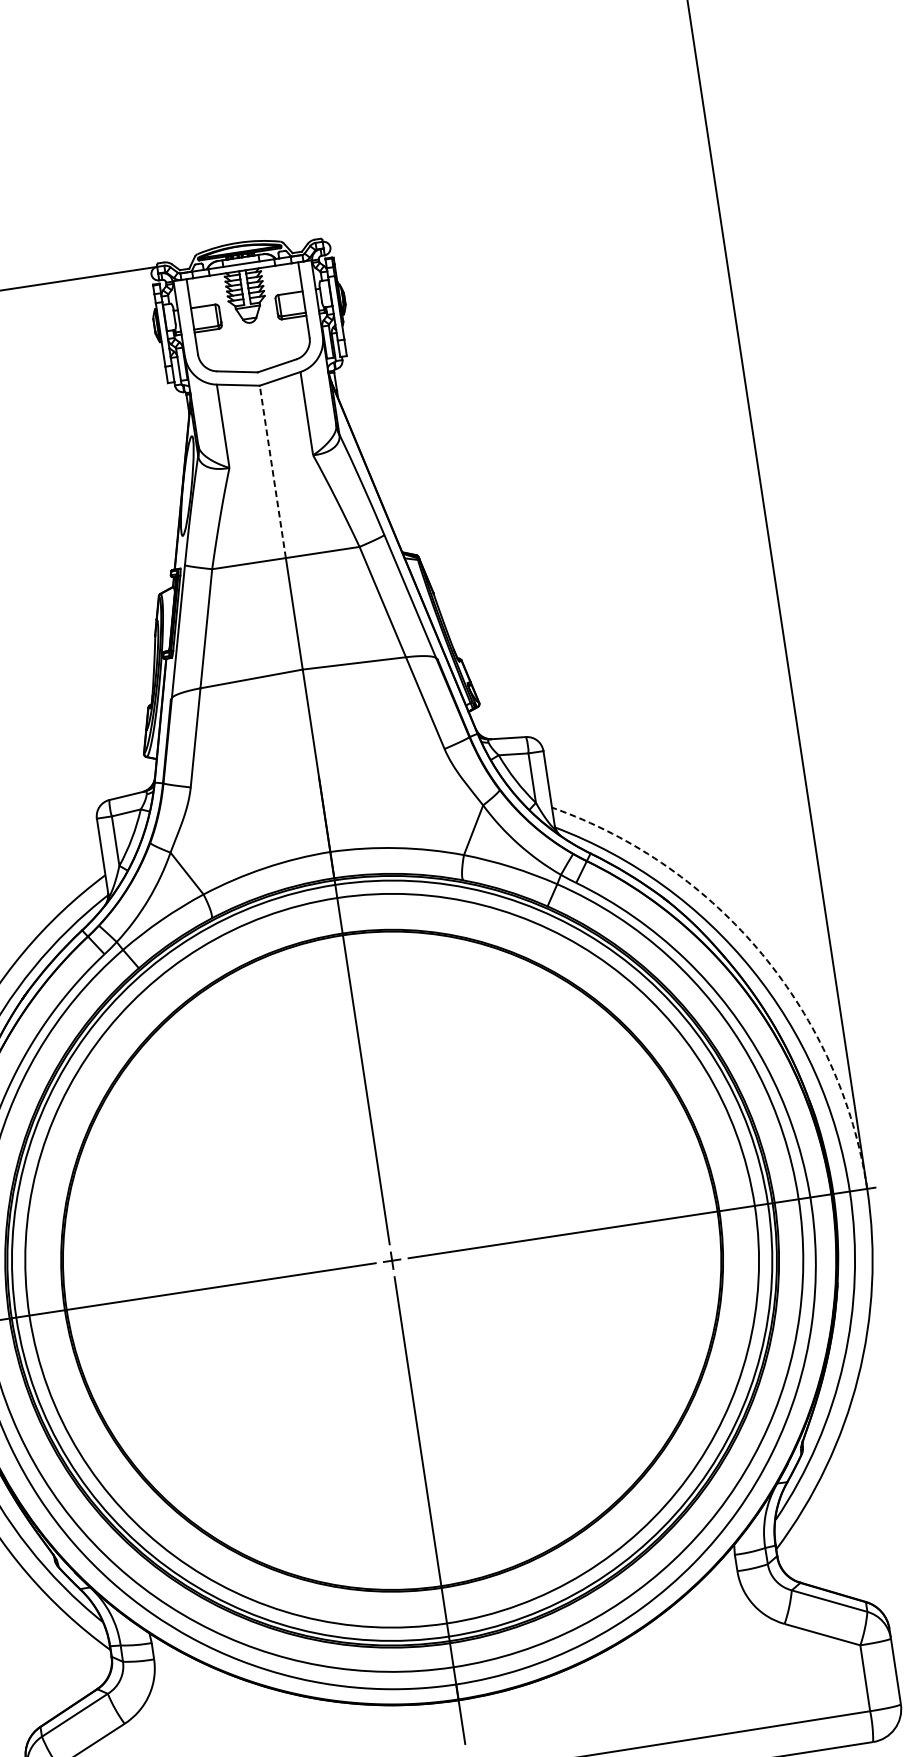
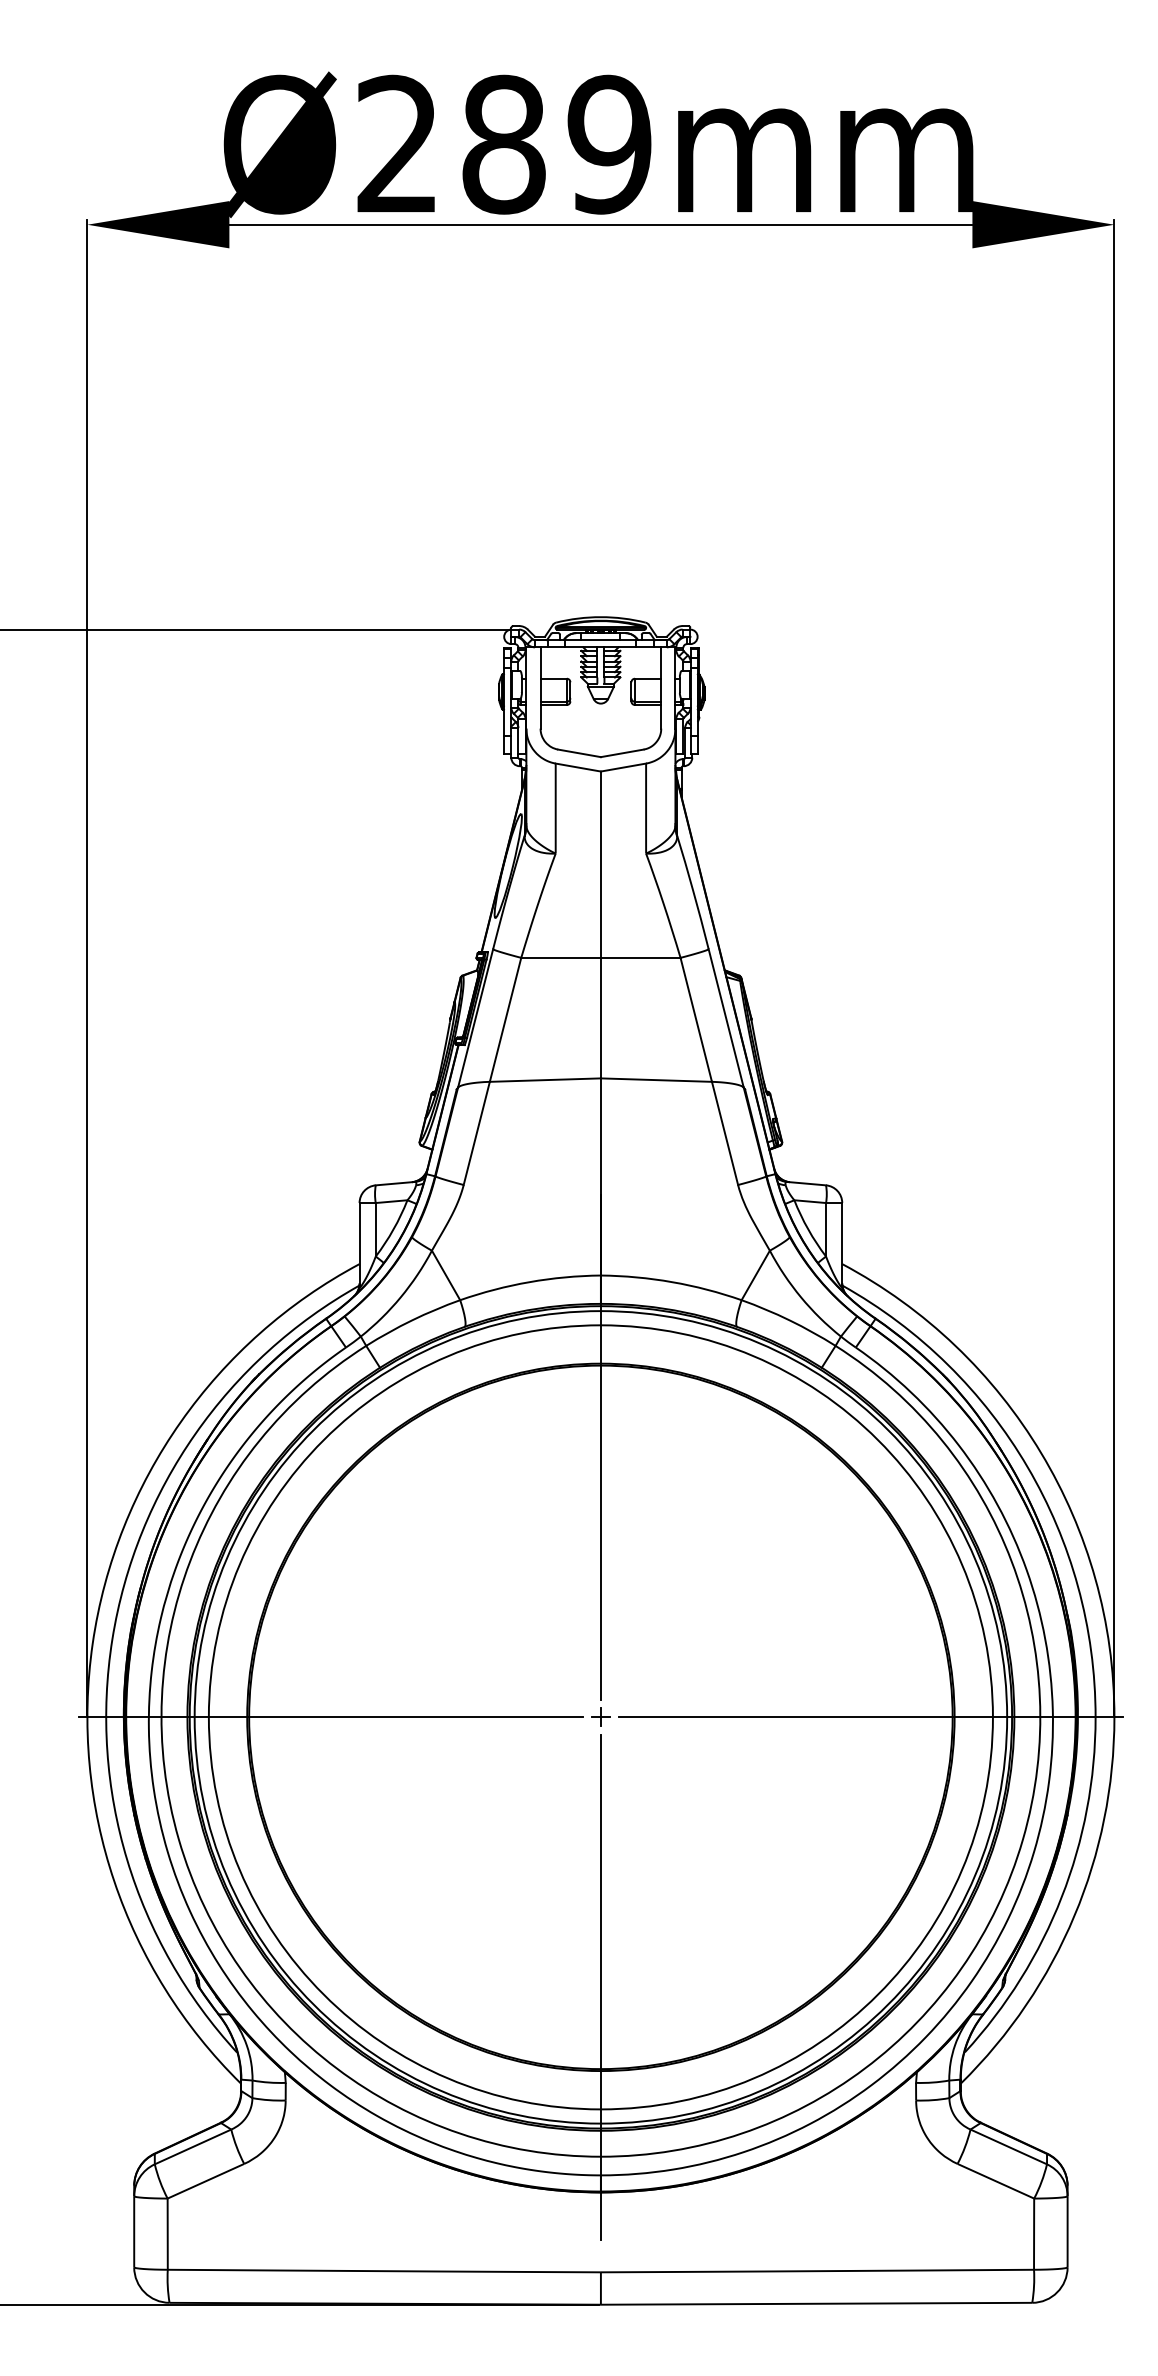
line: (272, 471) -> (600, 864), dashed -> solid
arc: (762, 954) -> (1041, 1453), dashed -> solid

